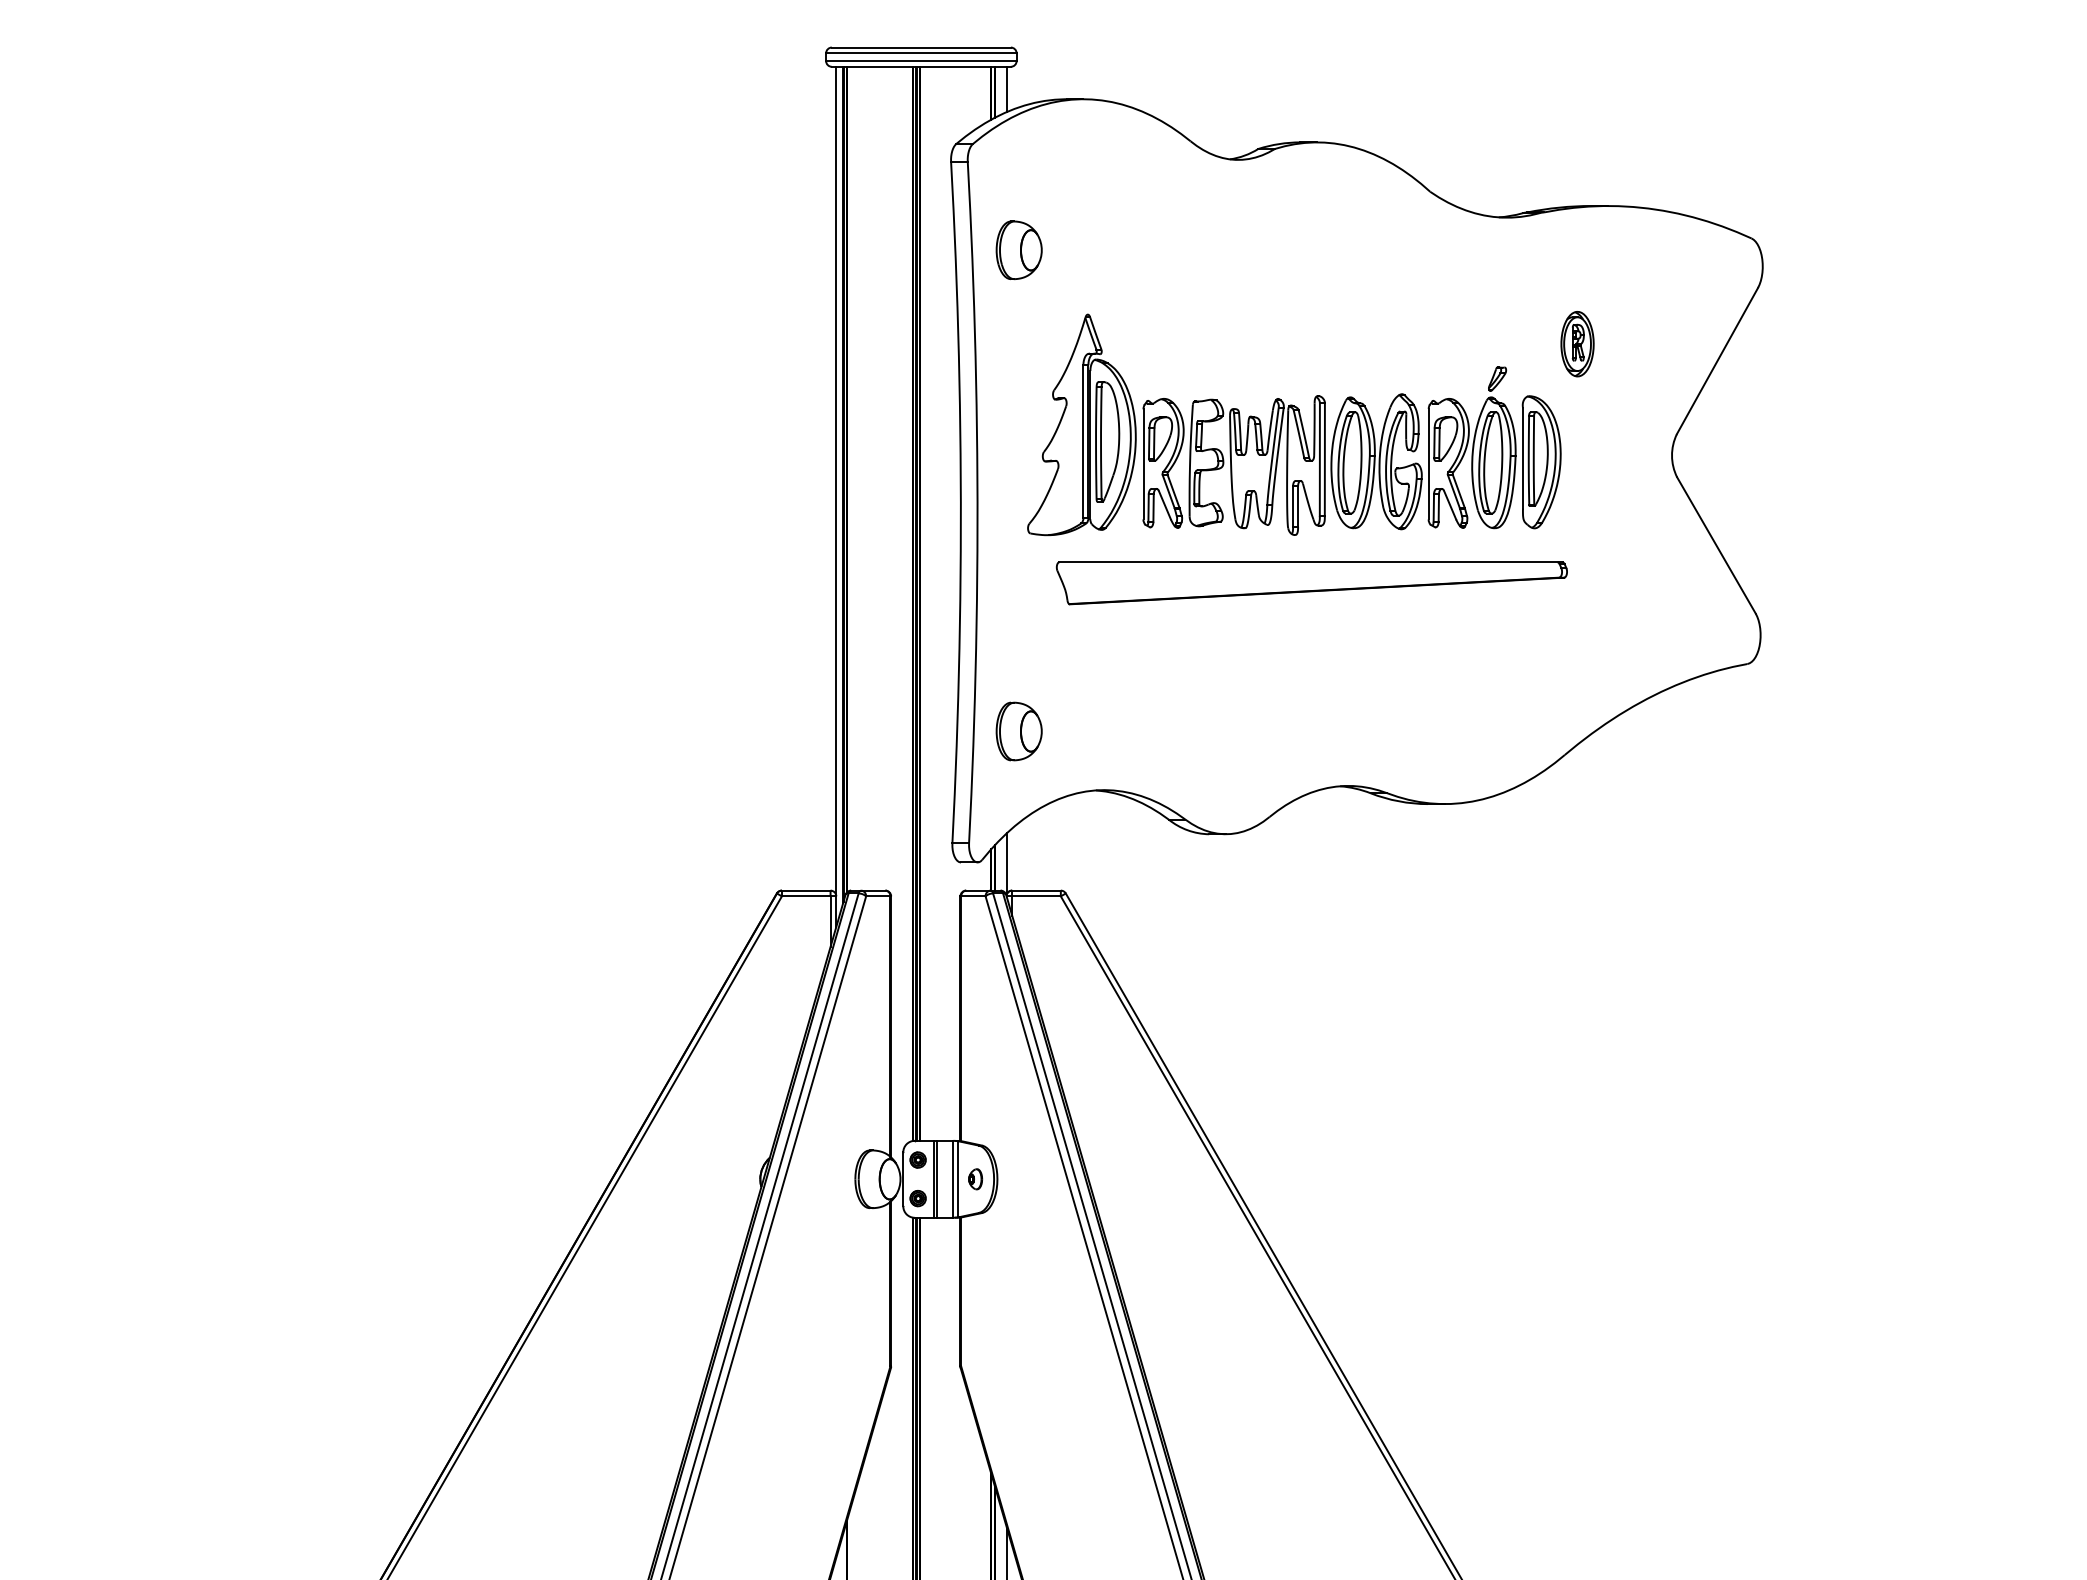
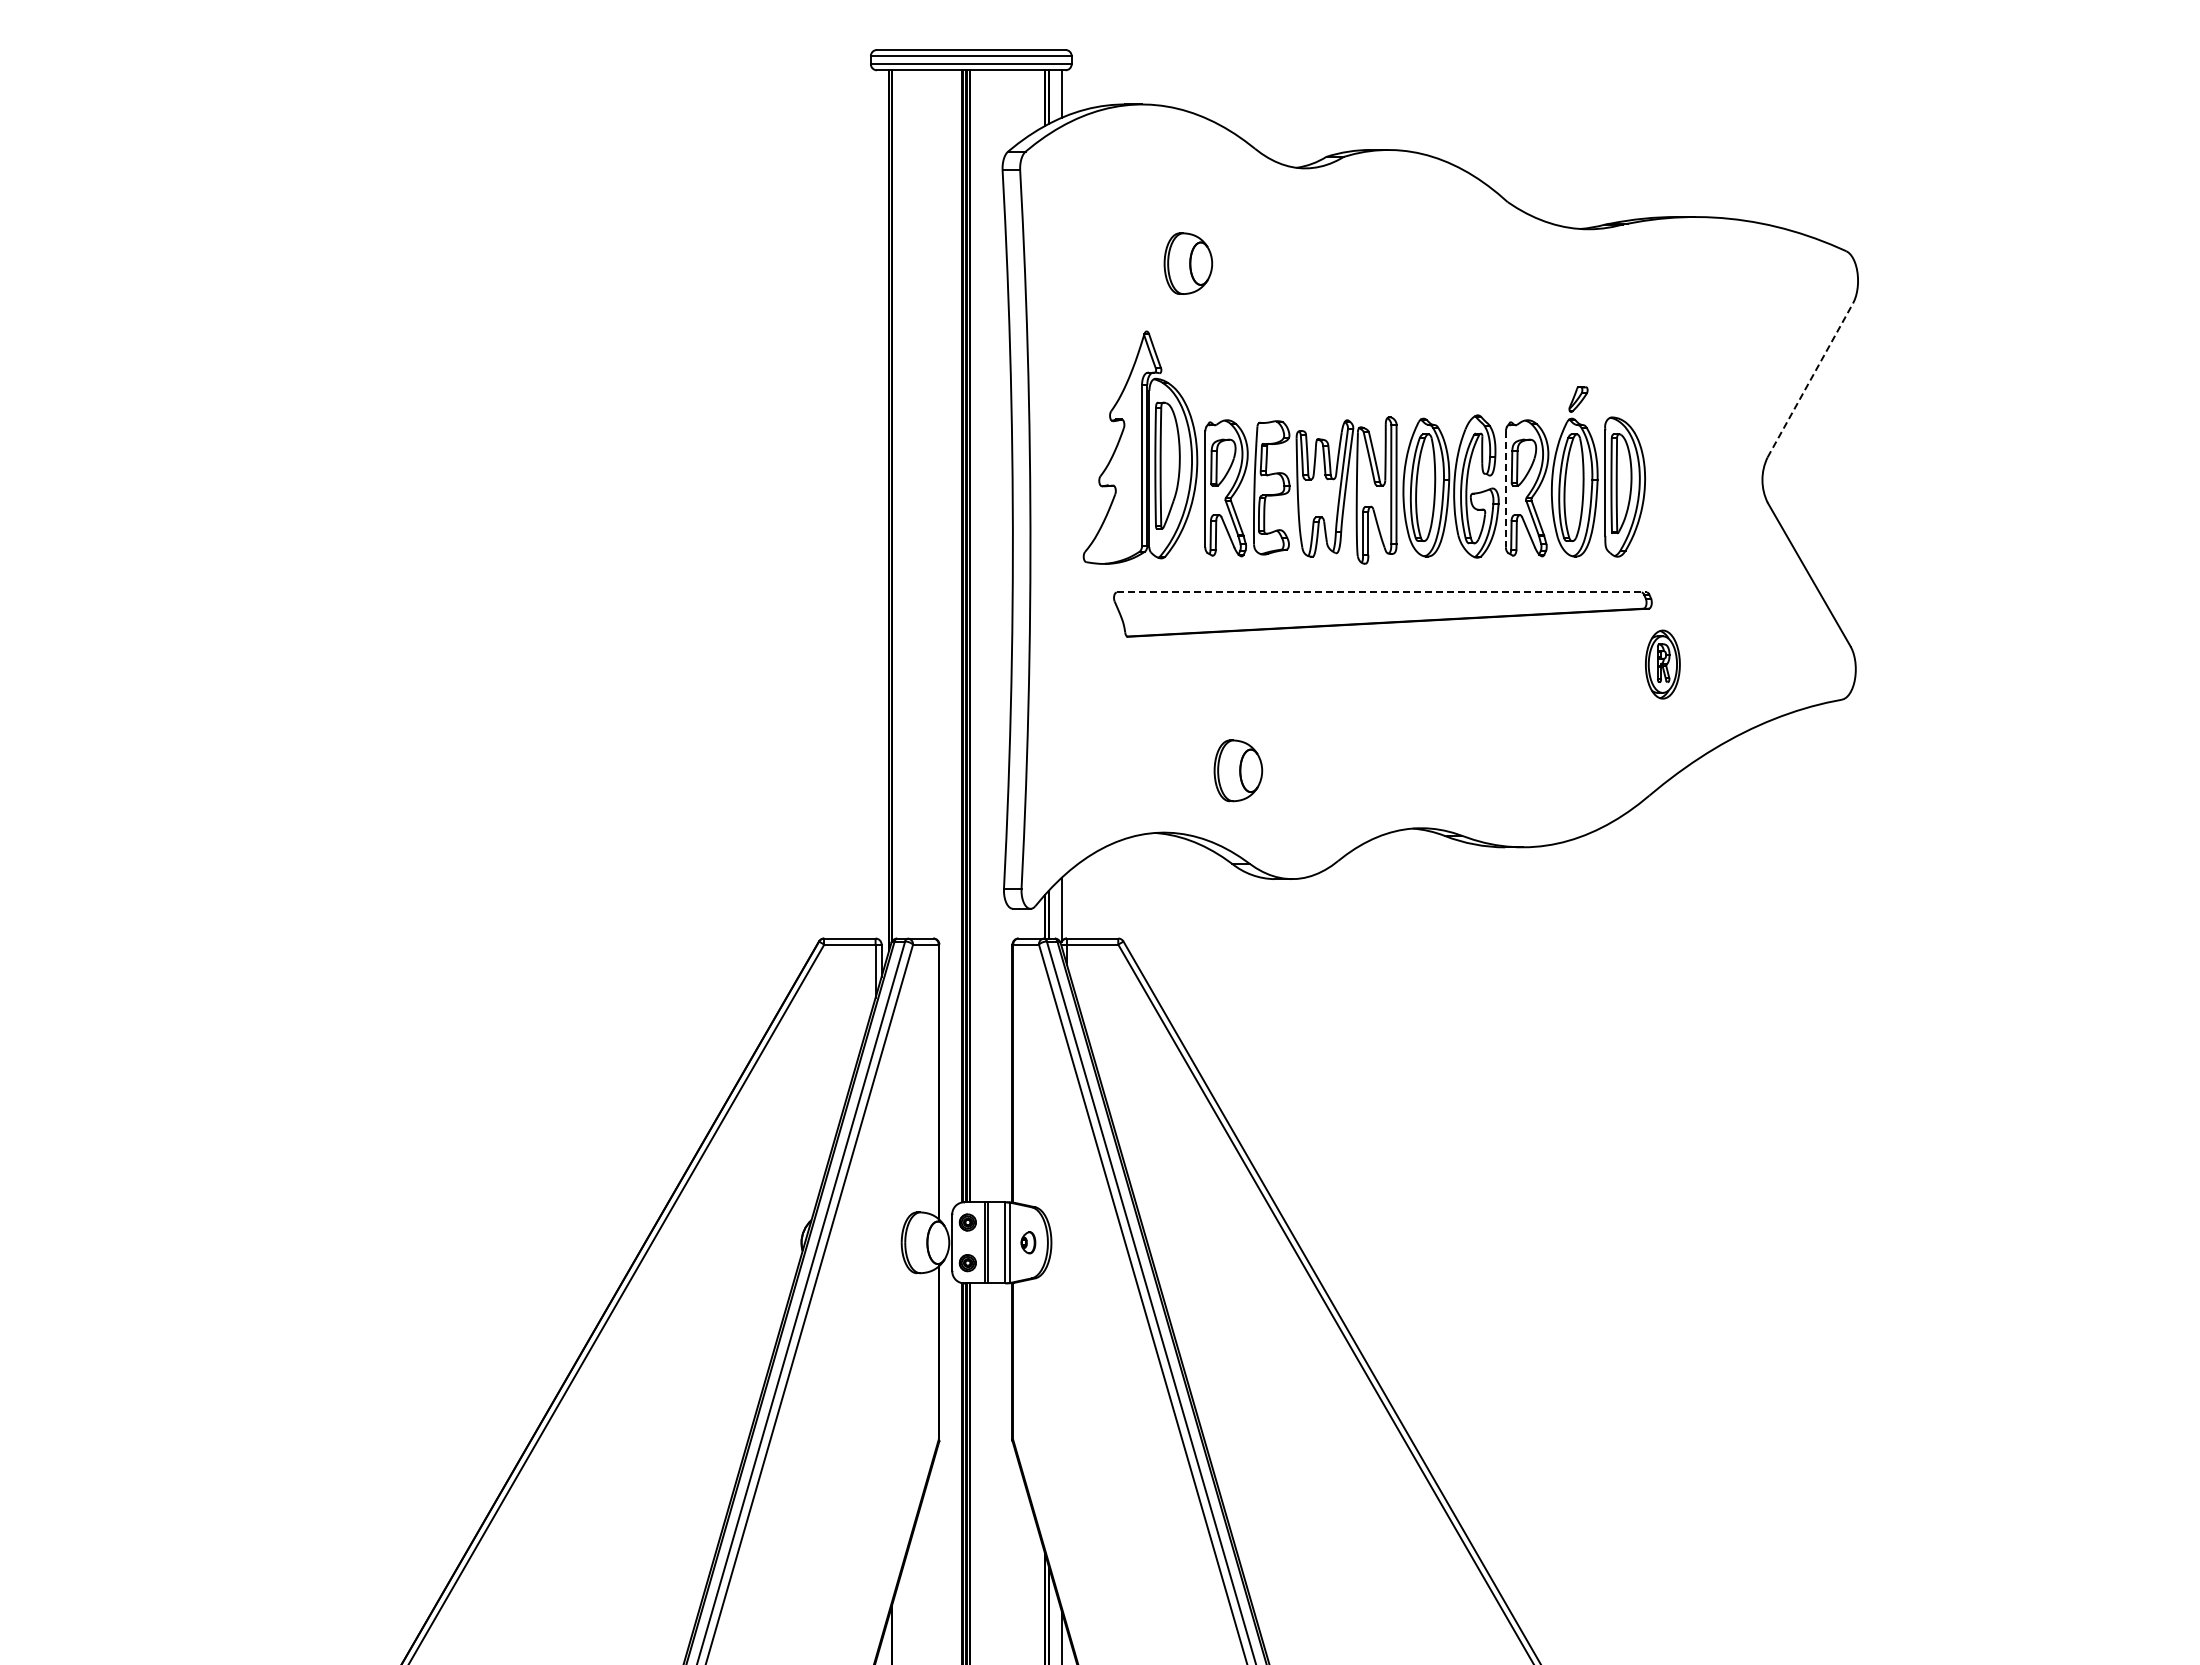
part: (1019, 250) -> (1188, 263), moved
part: (1577, 344) -> (1662, 664), moved
line: (1717, 360) -> (1810, 379), solid -> dashed
line: (1429, 464) -> (1506, 489), solid -> dashed
line: (836, 479) -> (881, 505), removed
line: (1311, 562) -> (1382, 592), solid -> dashed
part: (1019, 731) -> (1238, 770), moved

